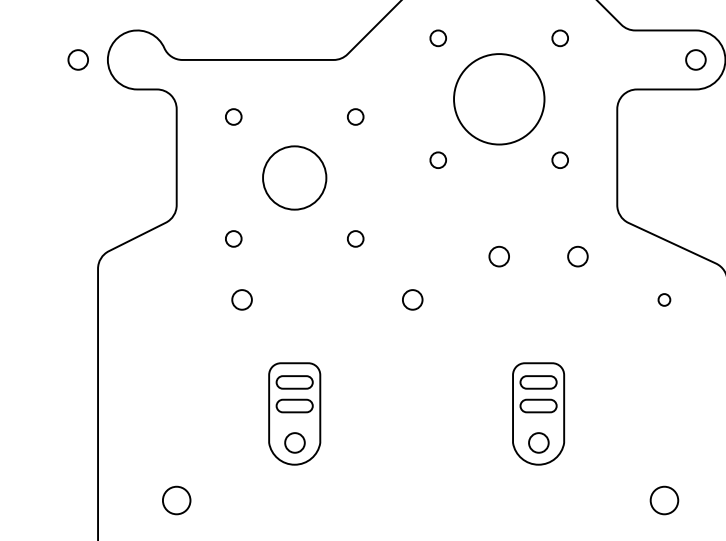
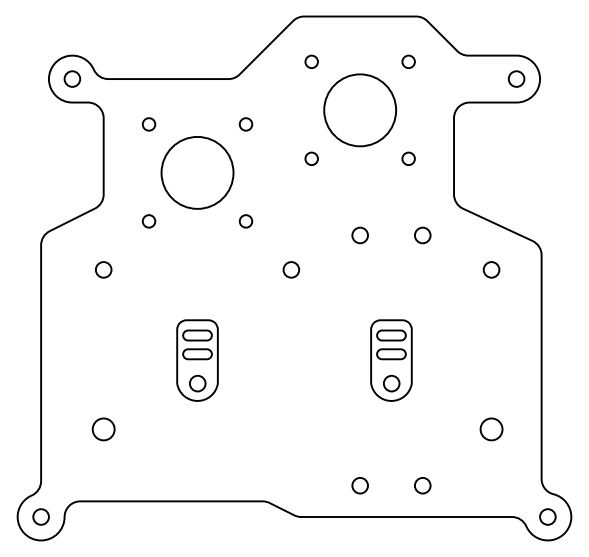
part: (78, 59) -> (72, 78), moved
part: (294, 177) -> (197, 172), size x1.43
part: (241, 299) -> (103, 269), moved
part: (664, 299) -> (491, 269), size x1.67

